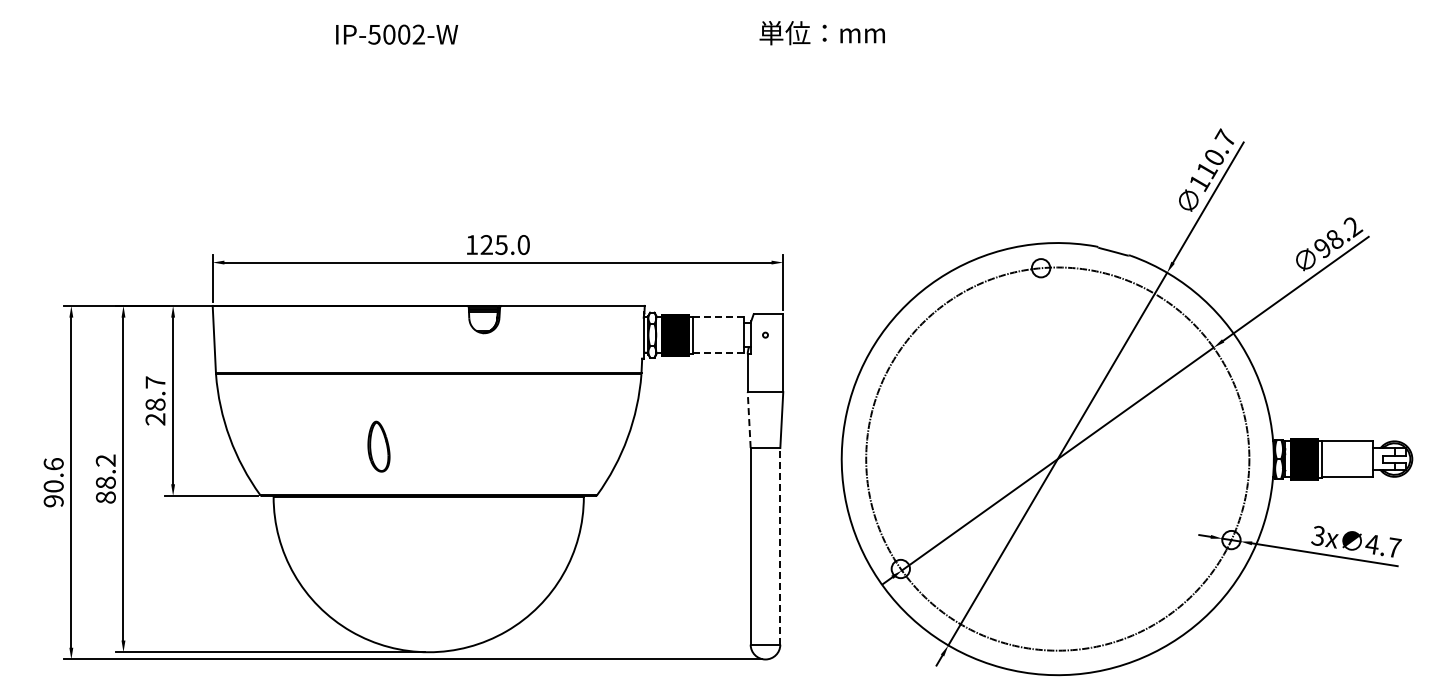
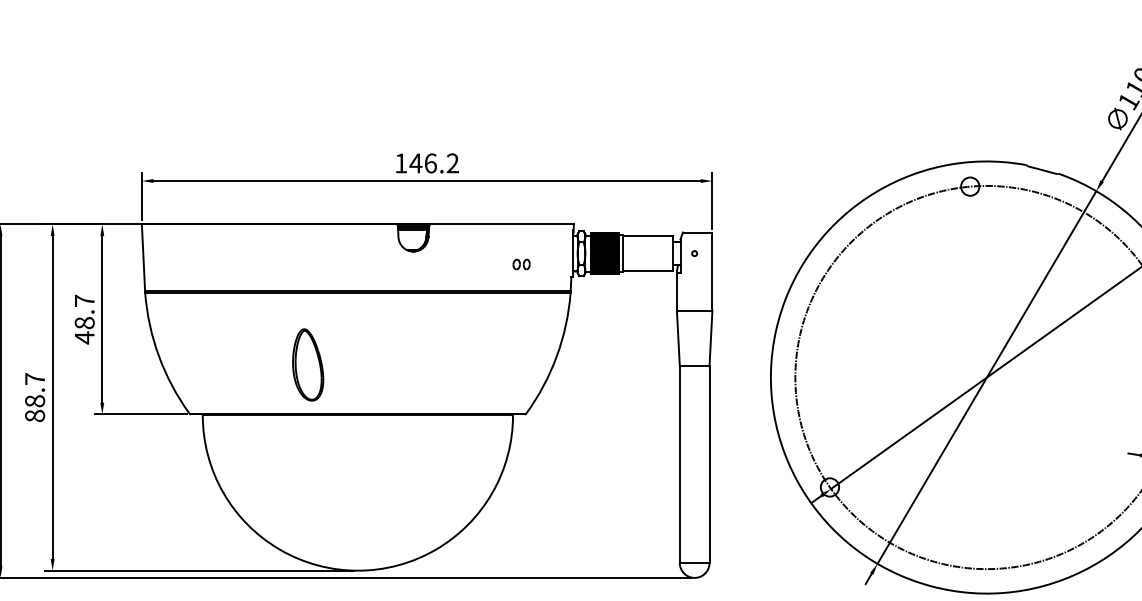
text: (504, 244) -> (433, 162), 125.0 -> 146.2
line: (719, 317) -> (648, 235), dashed -> solid
part: (592, 345) -> (521, 263), added
line: (719, 352) -> (648, 270), dashed -> solid
text: (155, 419) -> (84, 337), 28.7 -> 48.7
line: (749, 420) -> (678, 338), dashed -> solid
part: (378, 446) -> (307, 364), size x1.43
text: (105, 460) -> (34, 378), 88.2 -> 88.7
line: (780, 545) -> (709, 463), dashed -> solid

